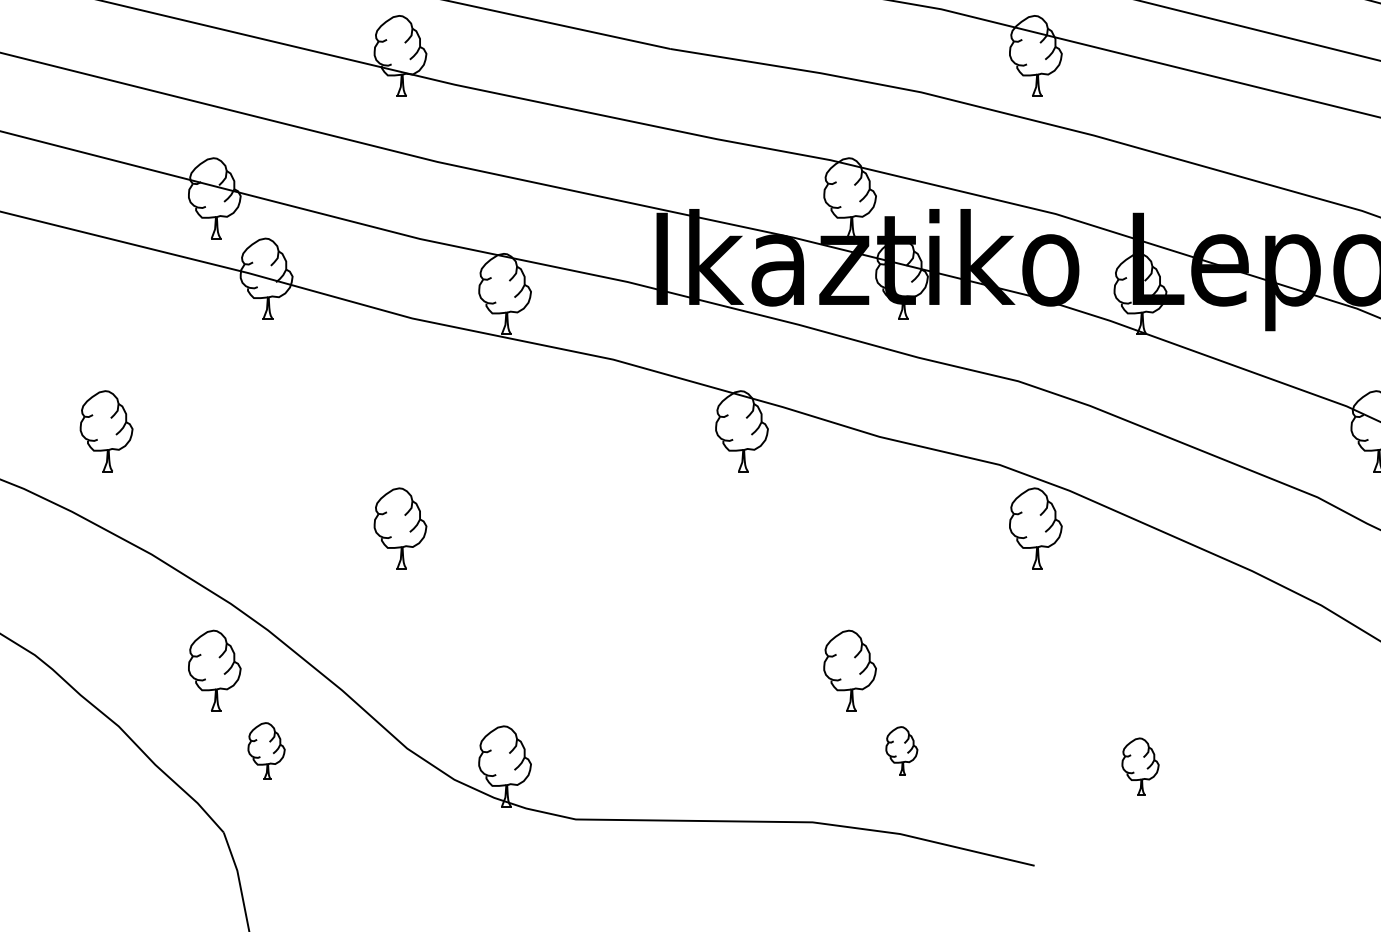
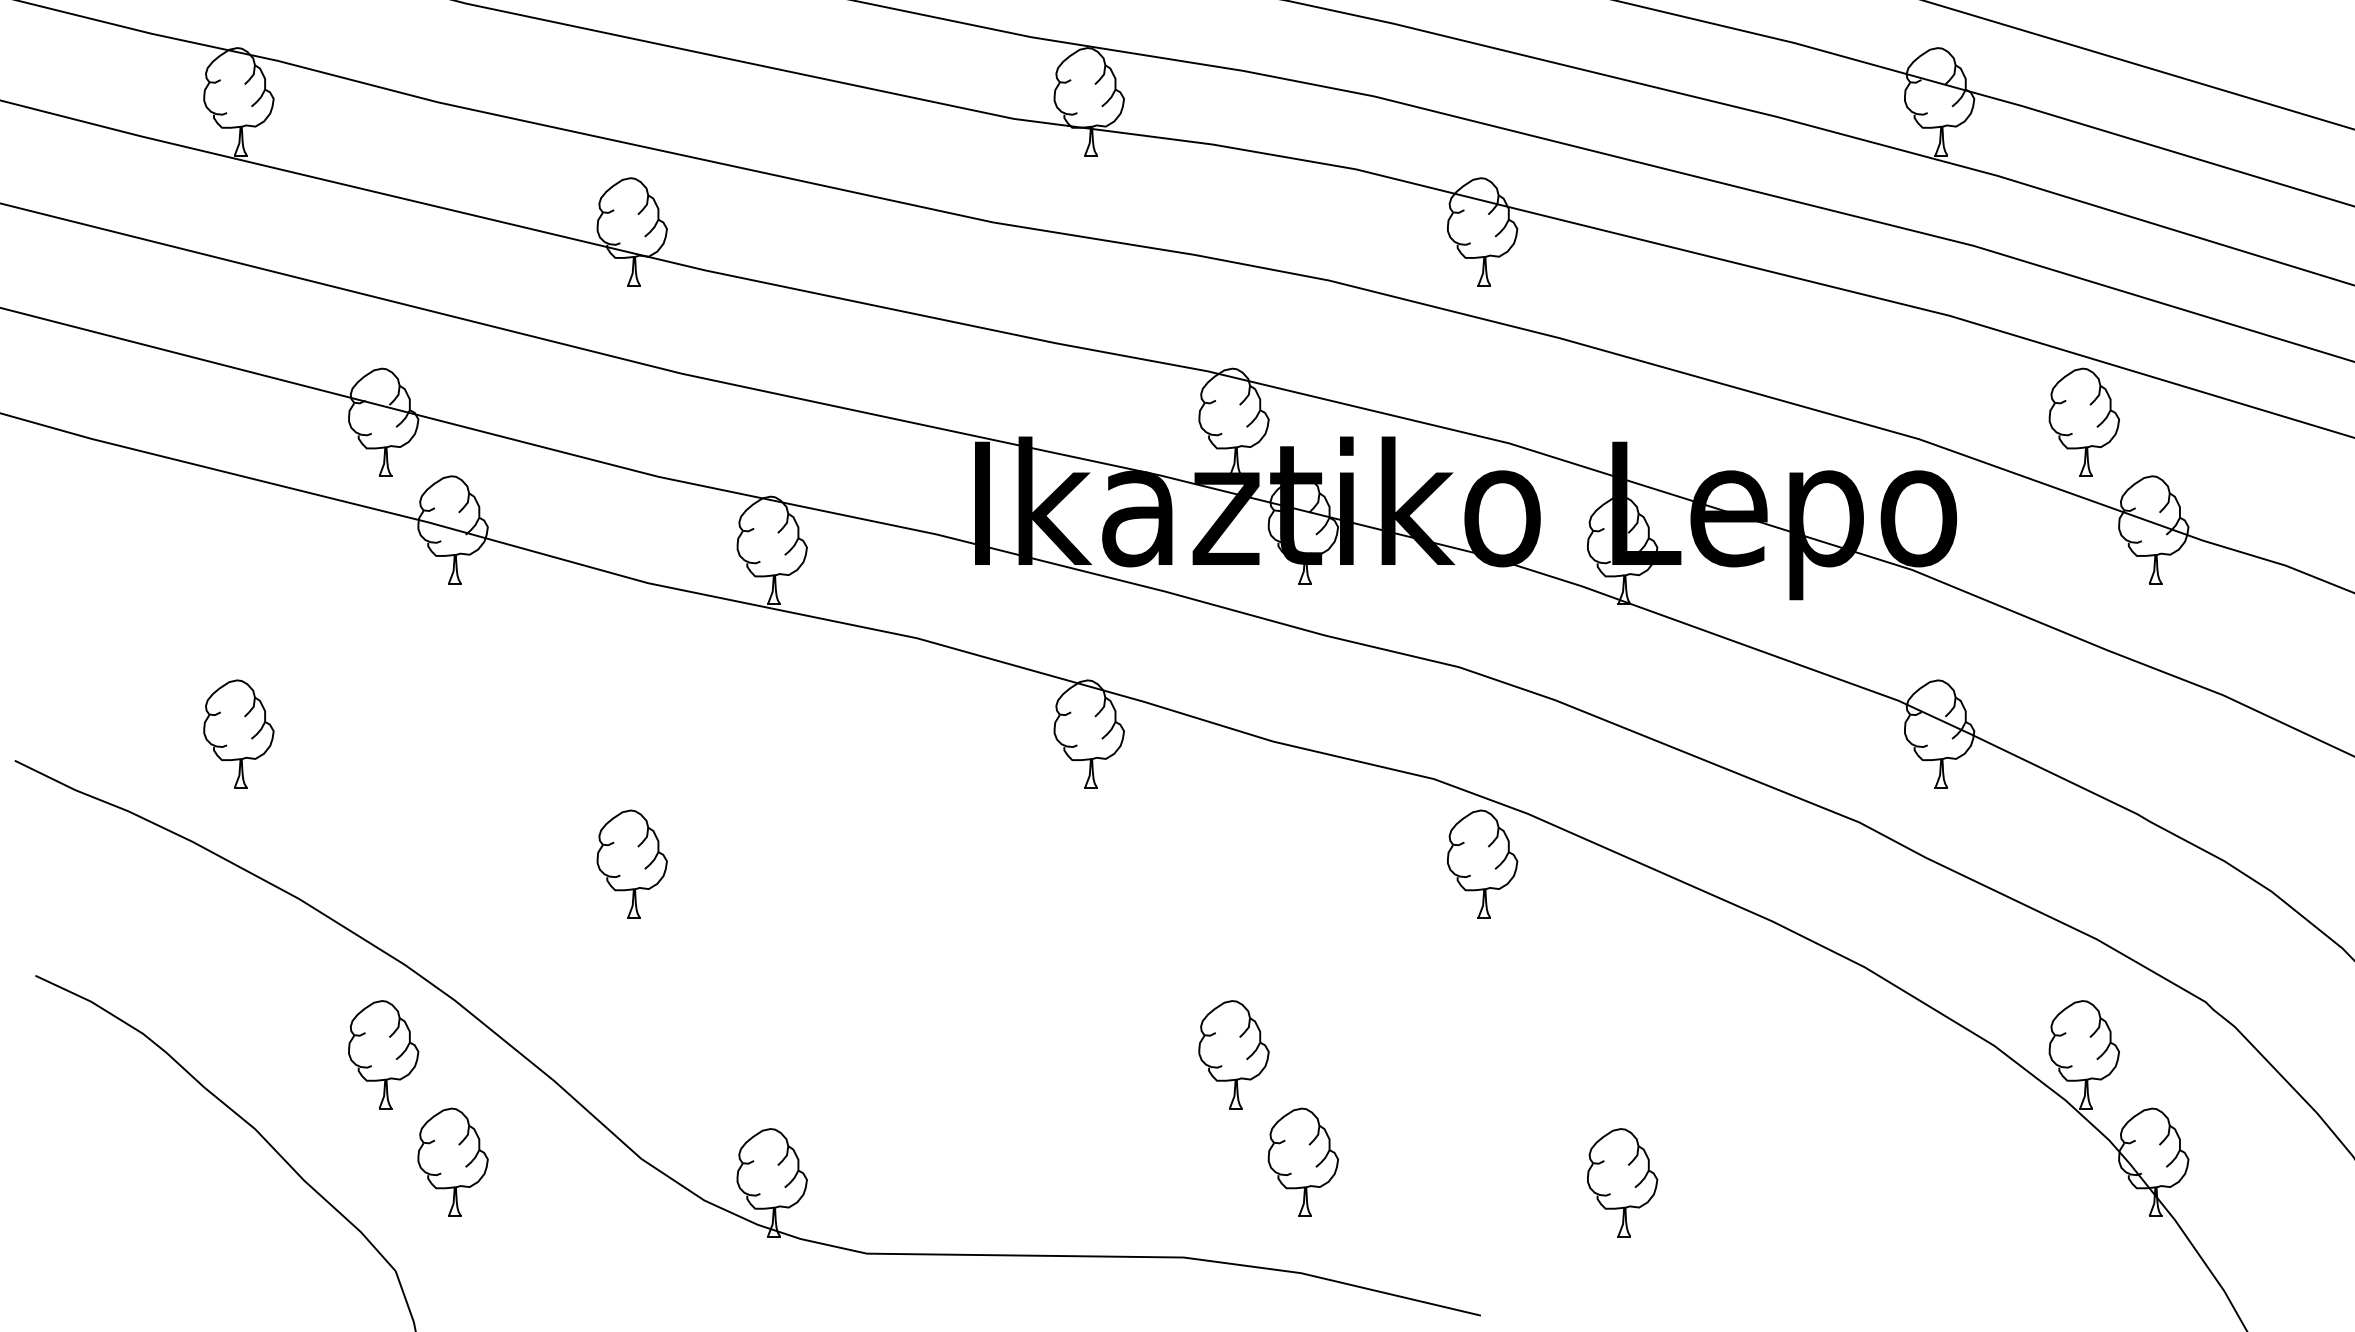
part: (266, 750) -> (452, 1161), size x1.43
part: (901, 750) -> (1302, 1161), size x1.67
part: (1140, 766) -> (1622, 1182), size x1.43

